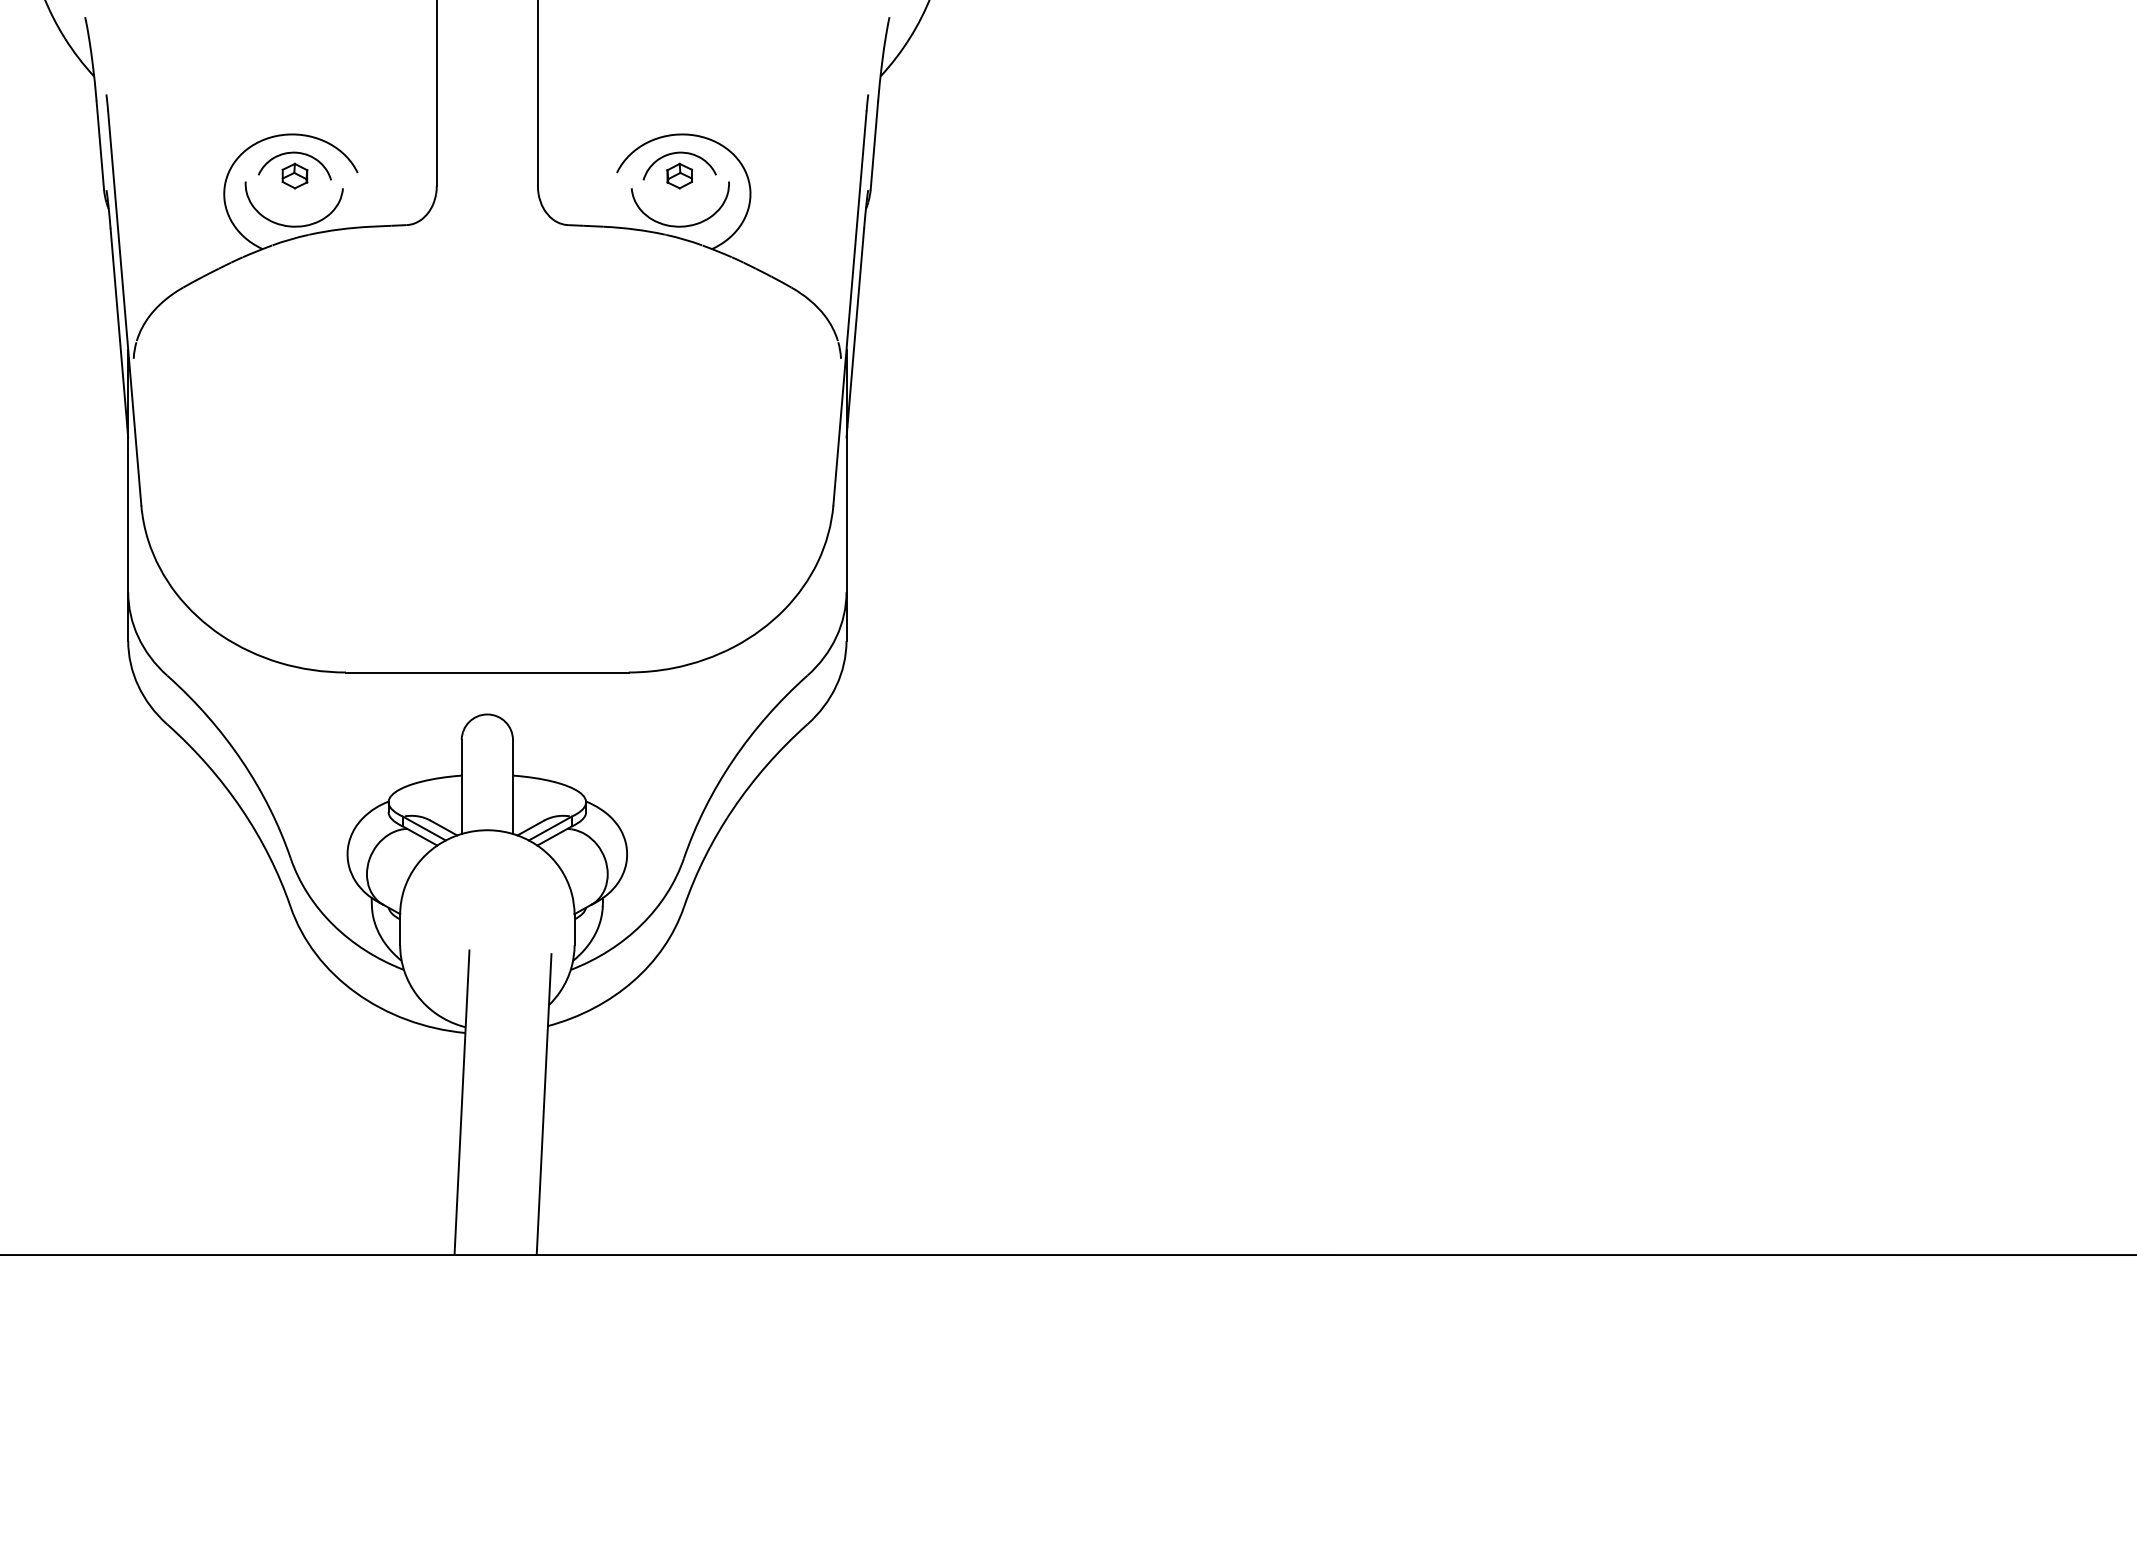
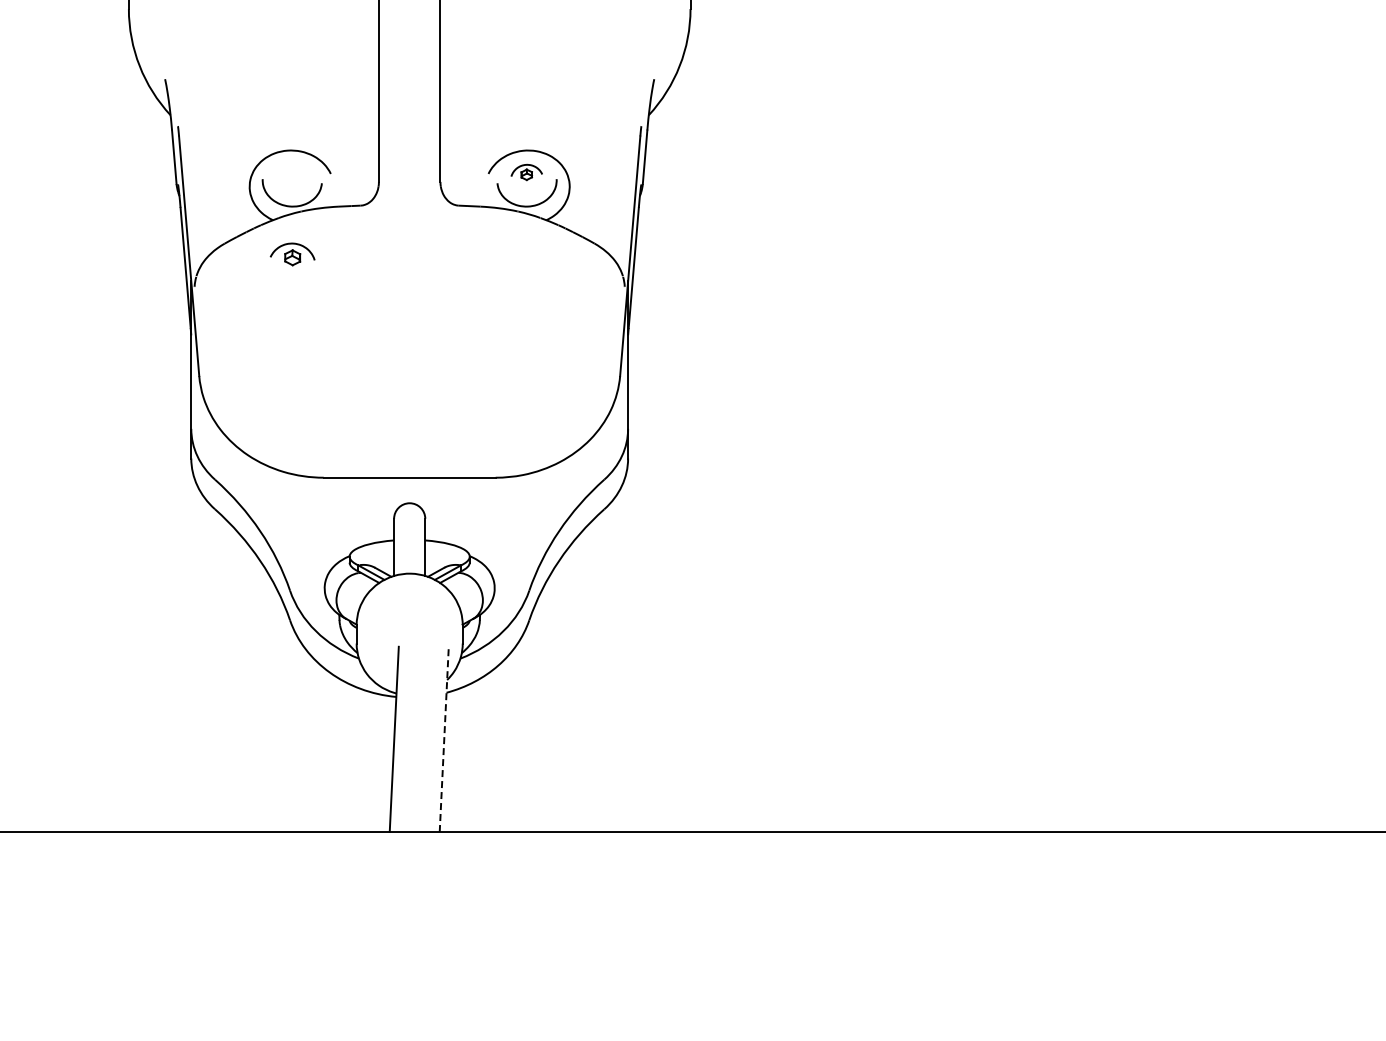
part: (294, 170) -> (292, 254), moved
part: (679, 170) -> (526, 172), size x0.7
line: (544, 1104) -> (444, 740), solid -> dashed

